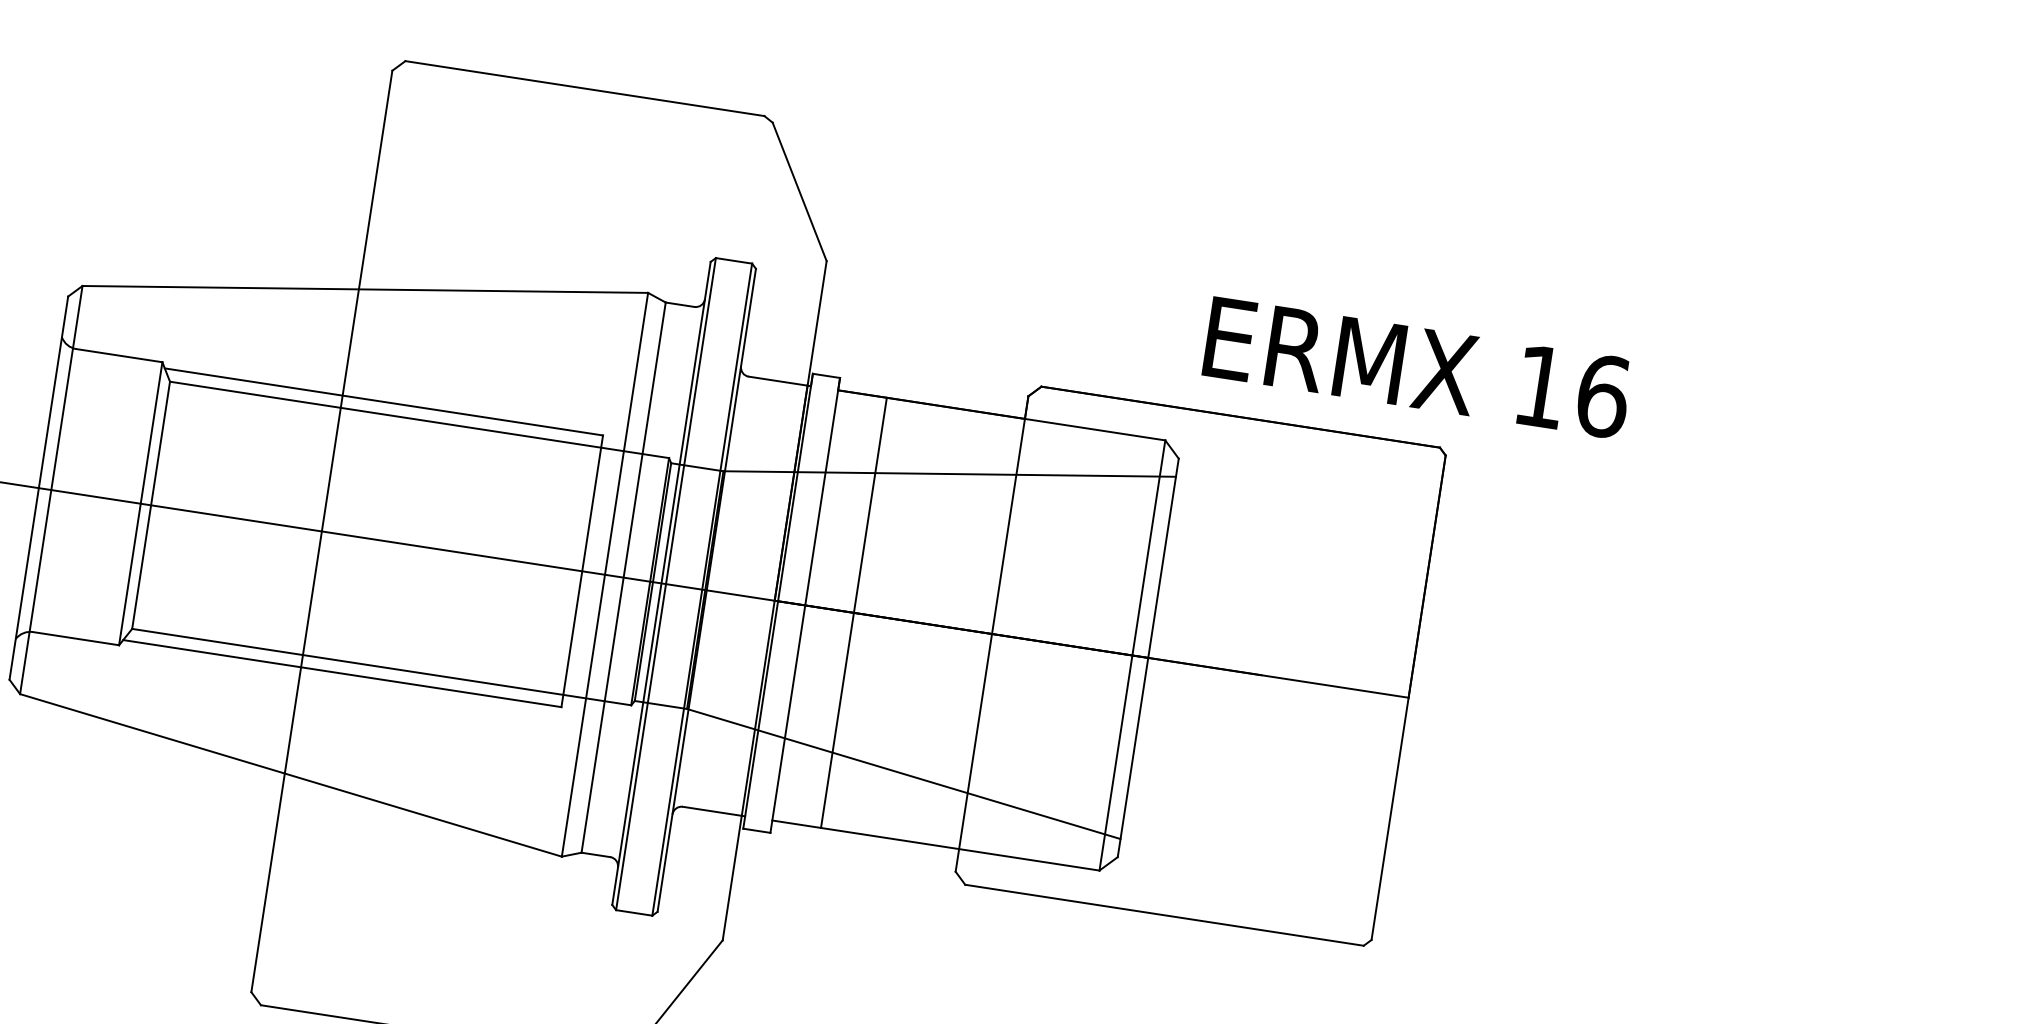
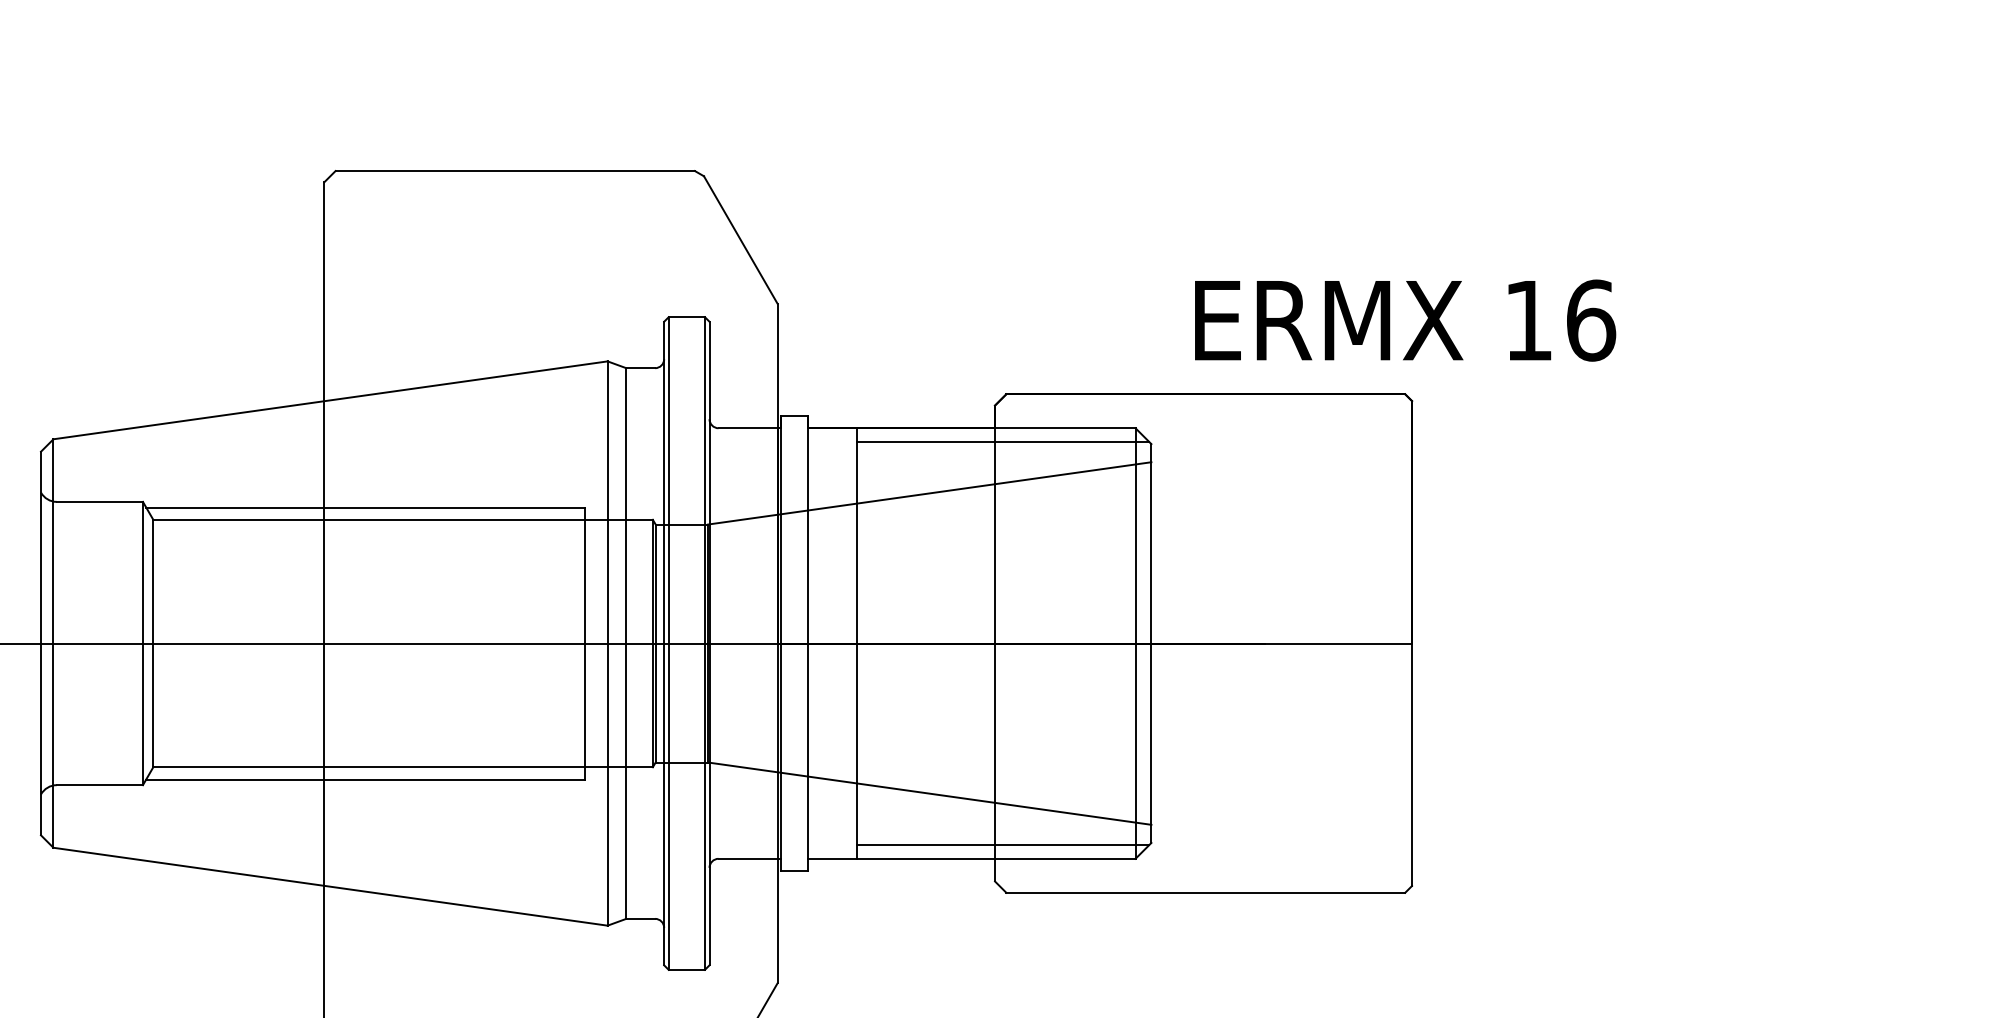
text: (1417, 367) -> (1405, 320), moved
line: (1030, 434) -> (1002, 442), added
line: (968, 835) -> (1002, 844), added

